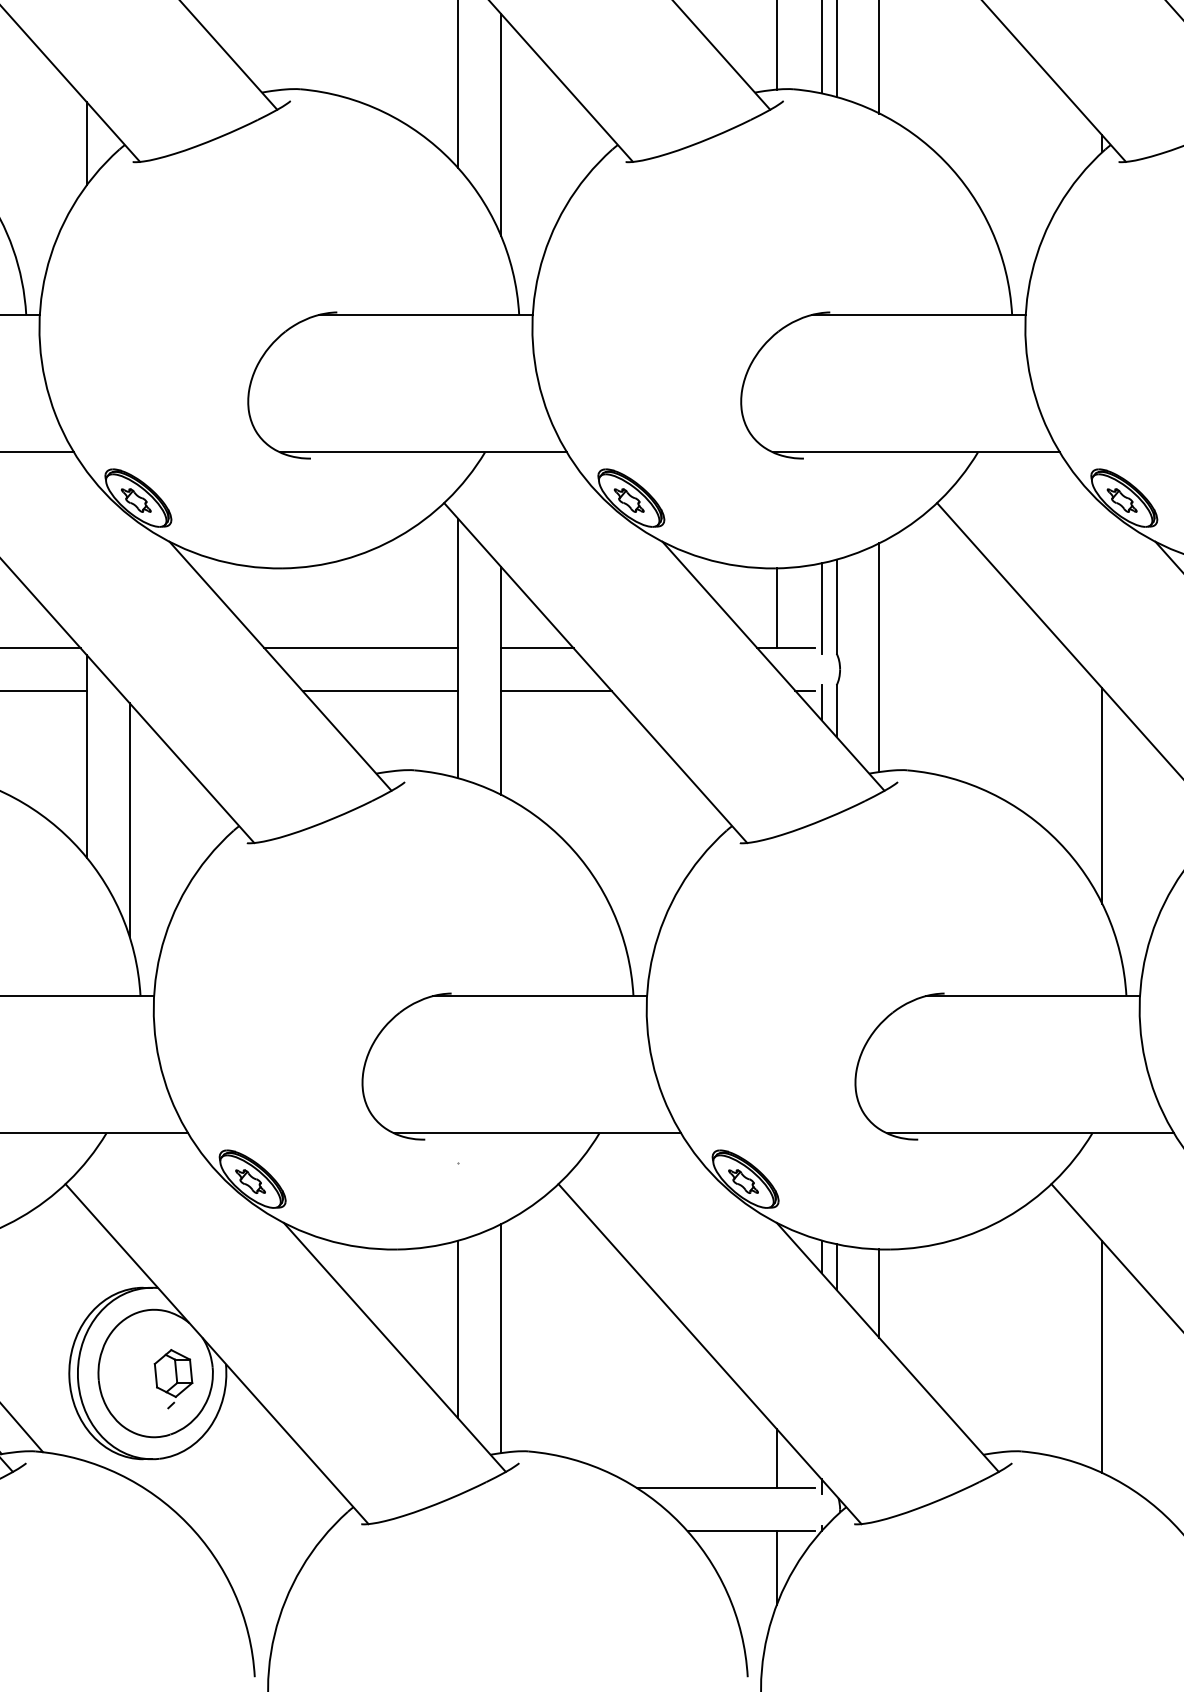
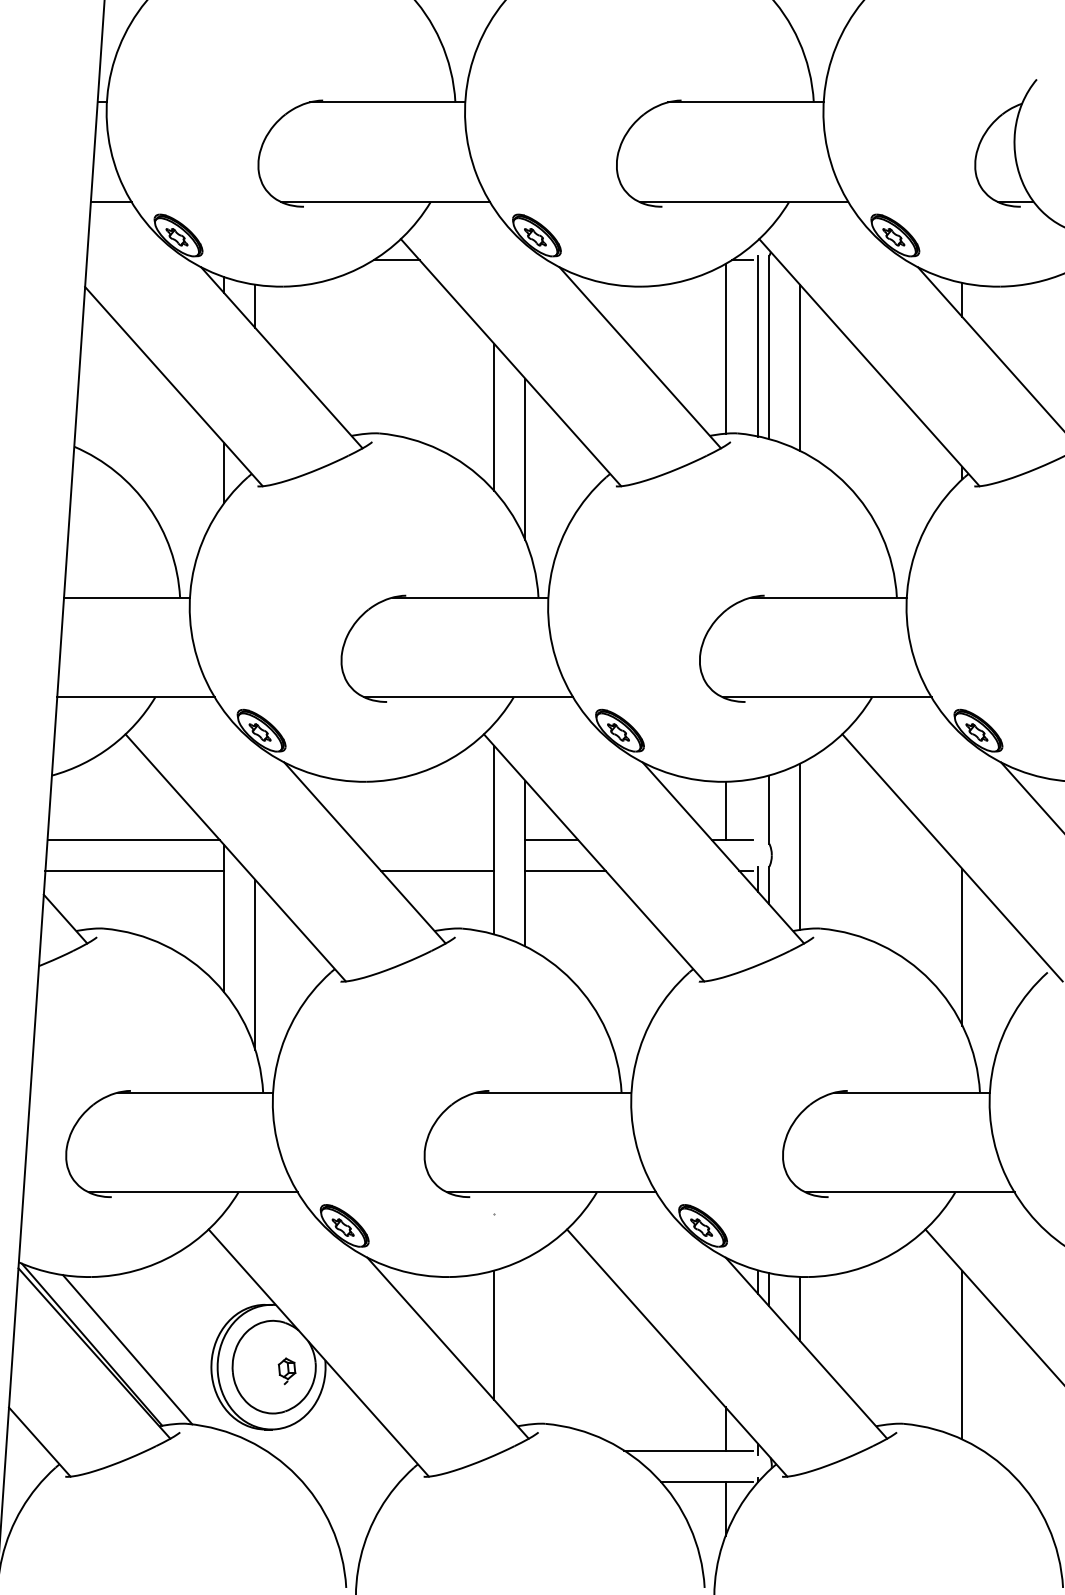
line: (821, 607) -> (758, 810), removed
line: (361, 647) -> (423, 839), removed
line: (501, 1338) -> (525, 1341), removed
part: (172, 1379) -> (286, 1371), size x0.6

